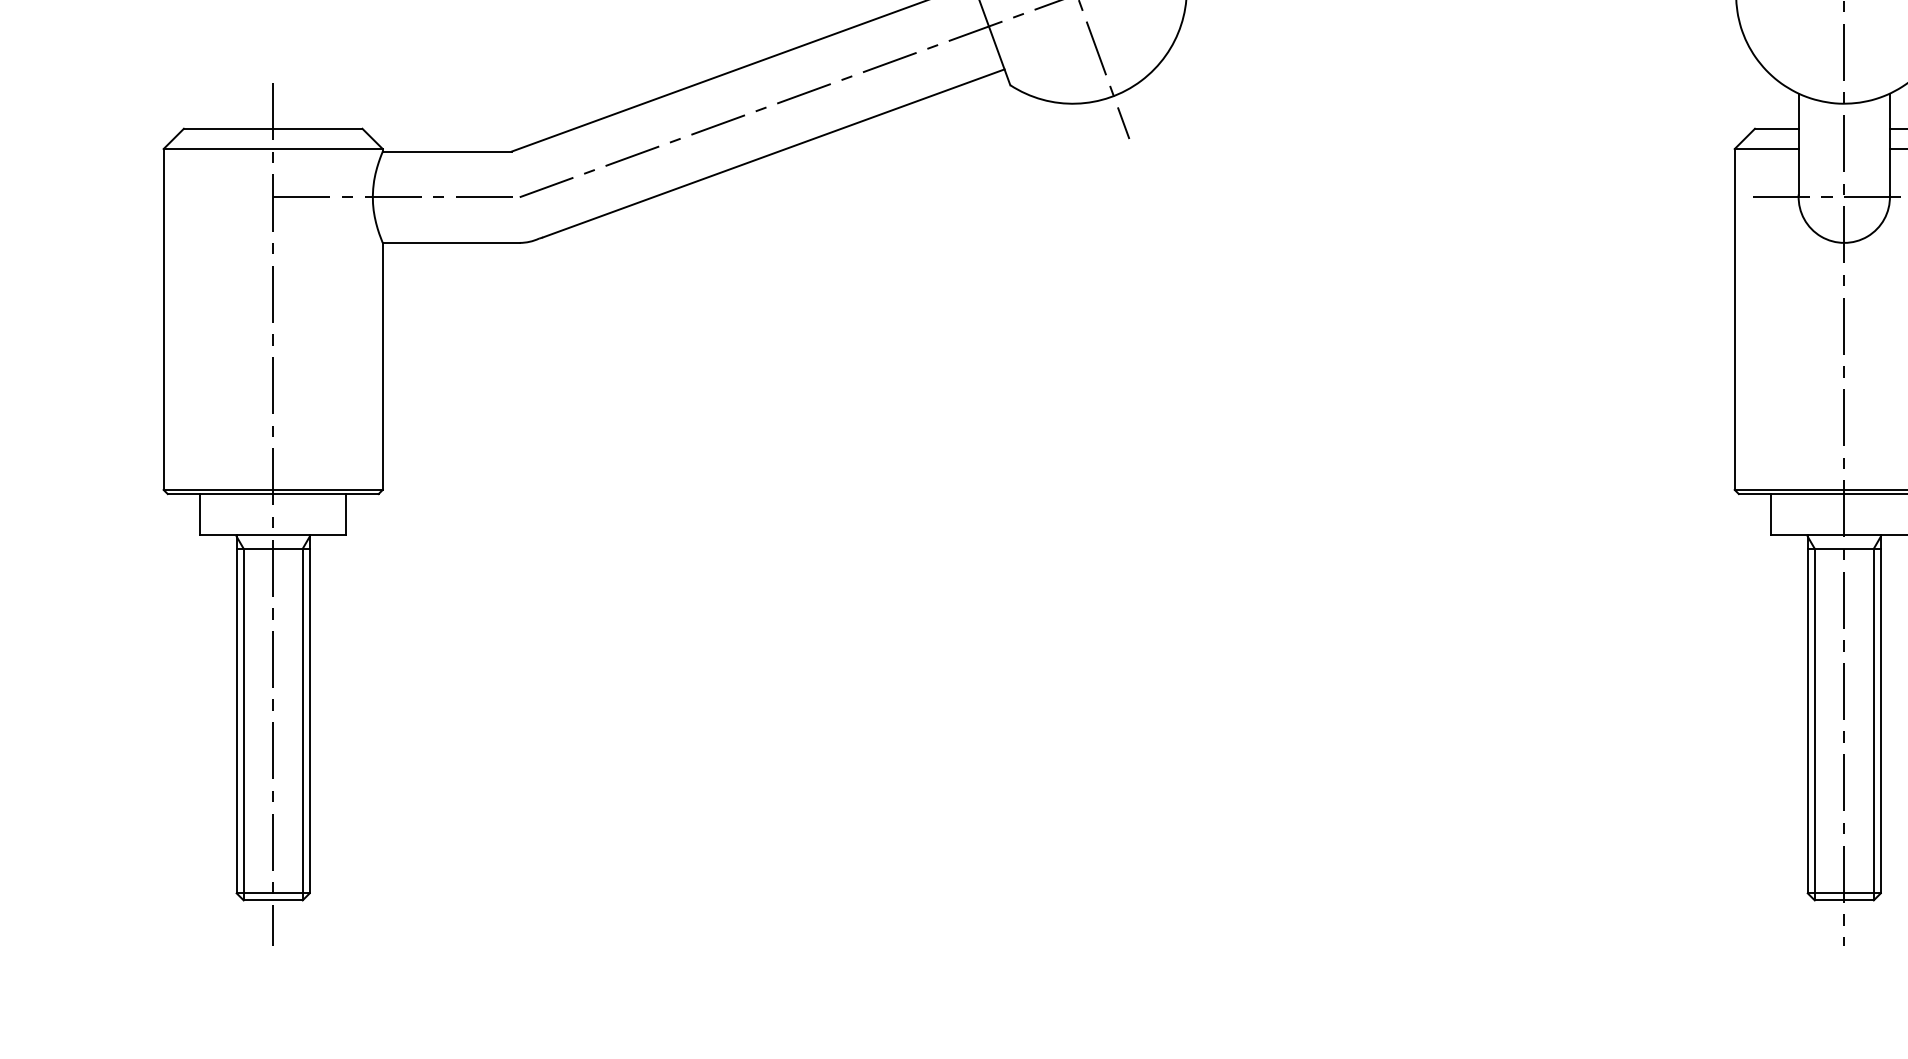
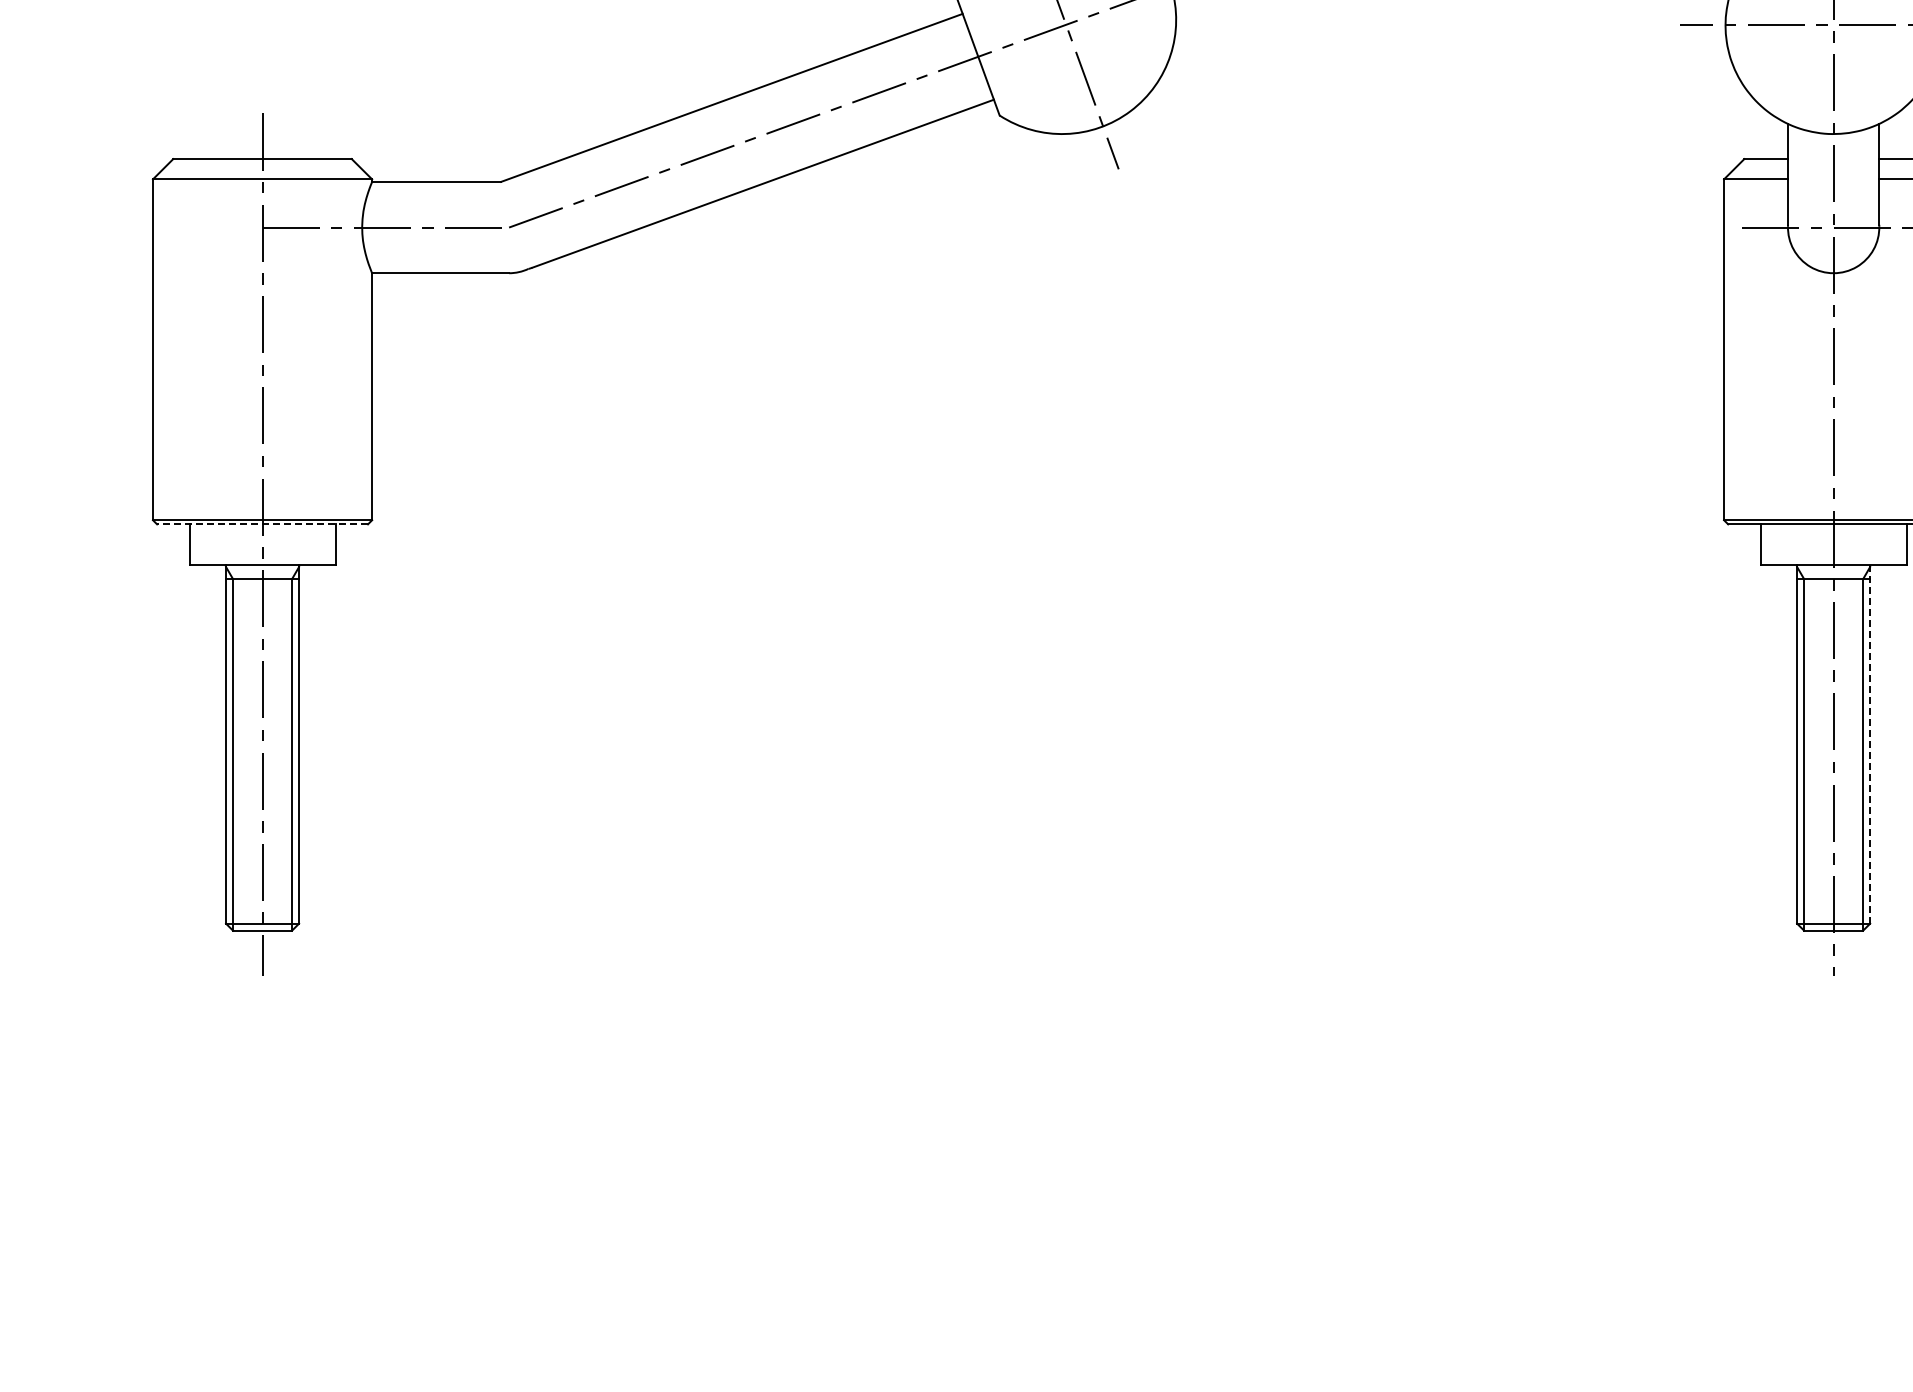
line: (273, 494) -> (262, 524), solid -> dashed
line: (1881, 714) -> (1870, 744), solid -> dashed

